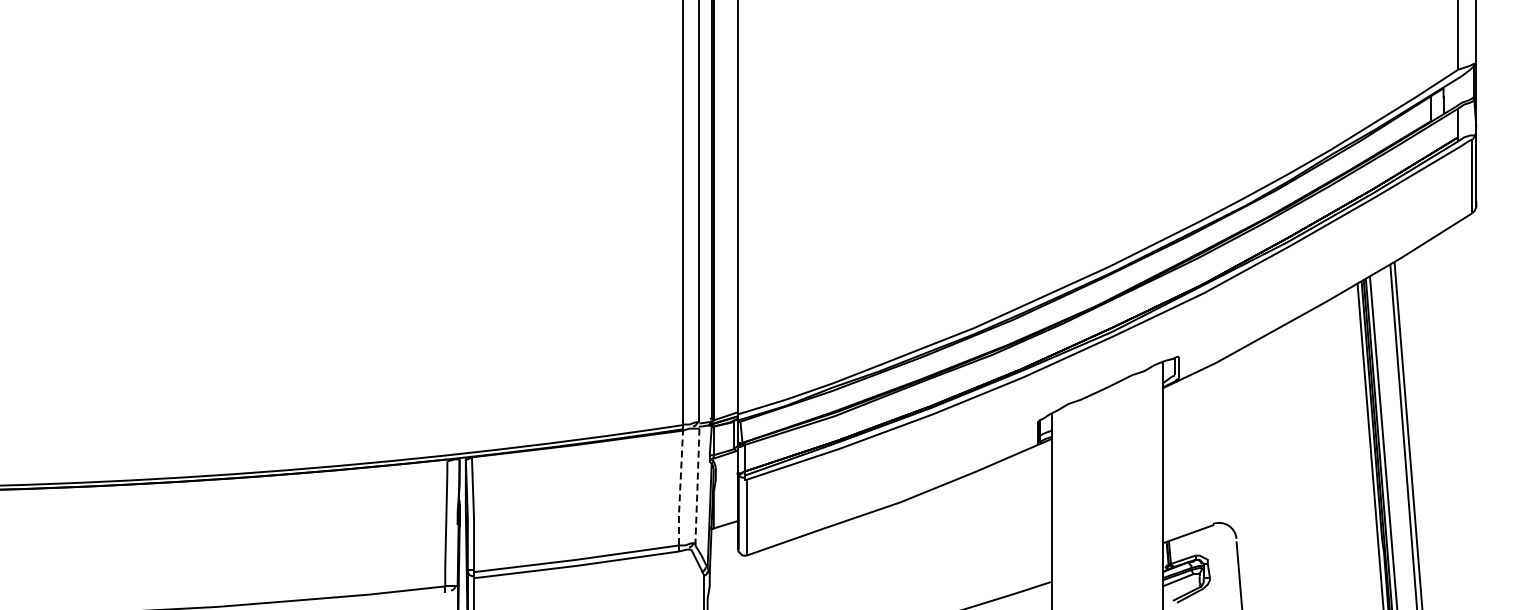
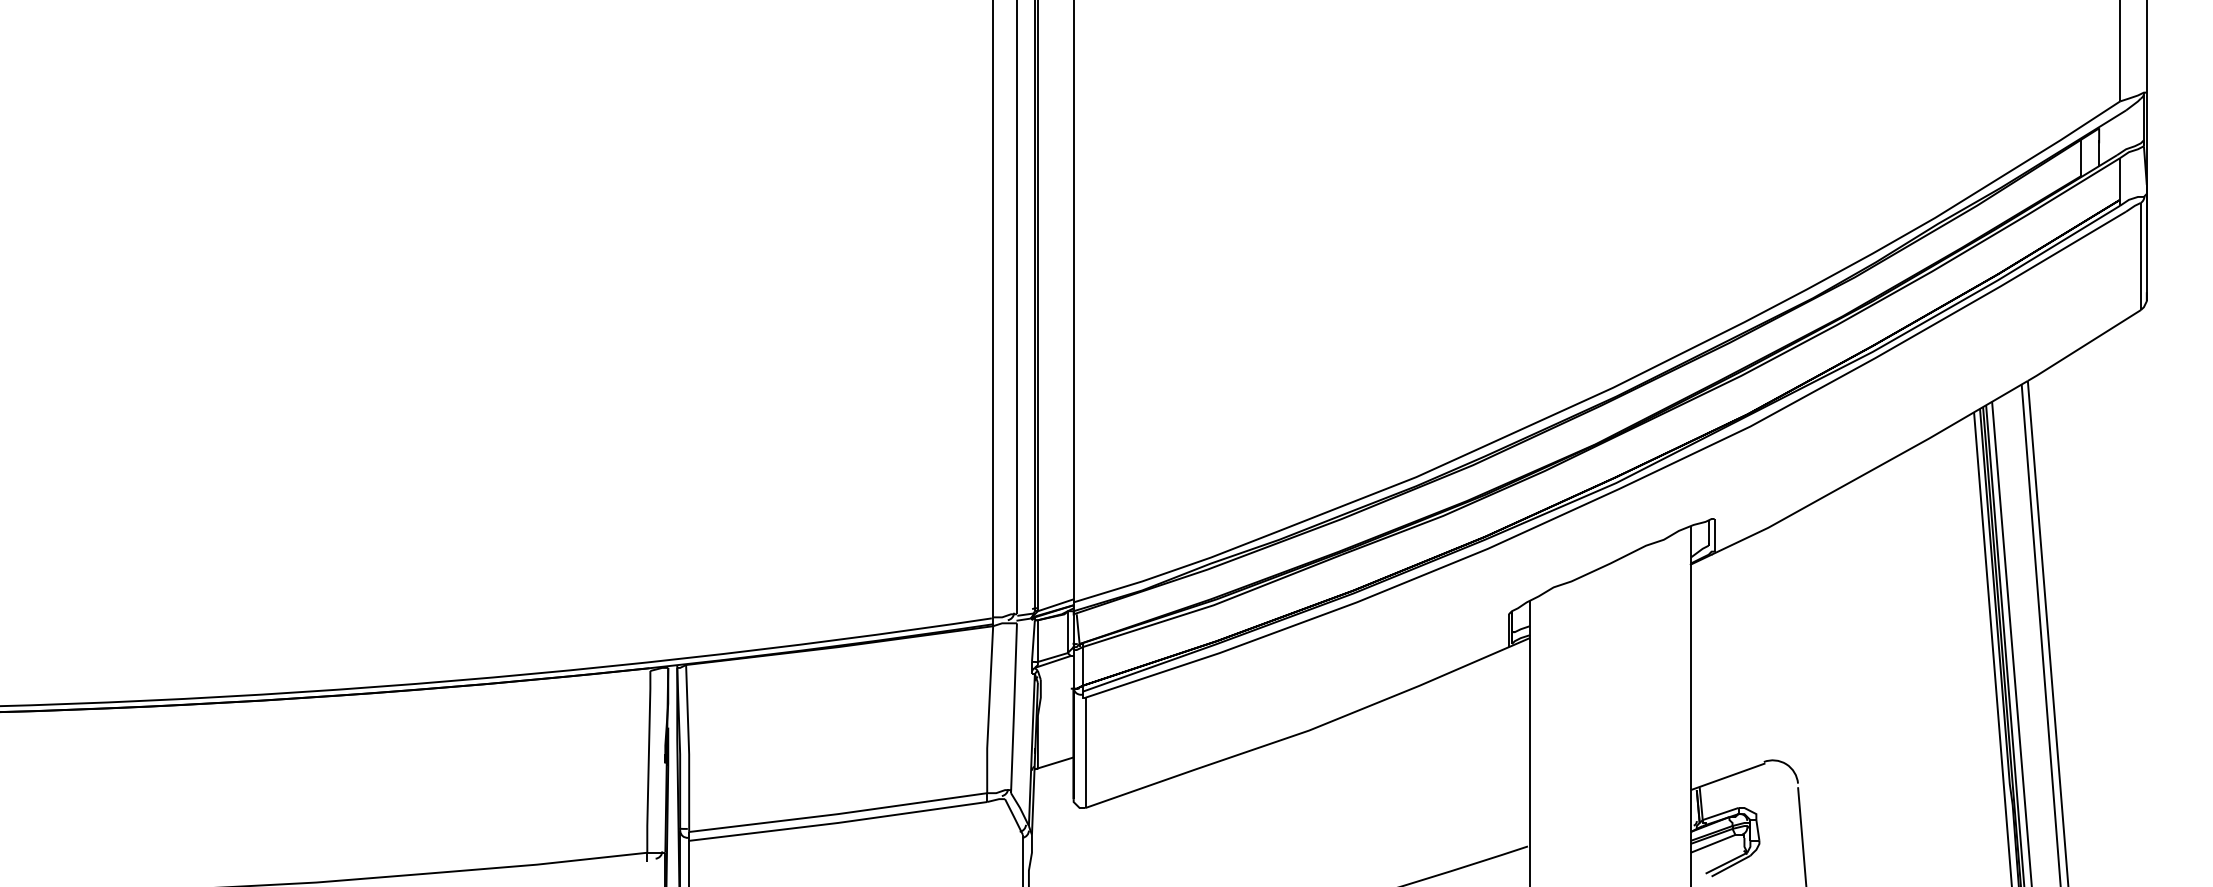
line: (680, 487) -> (989, 708), dashed -> solid
line: (697, 487) -> (1014, 708), dashed -> solid

